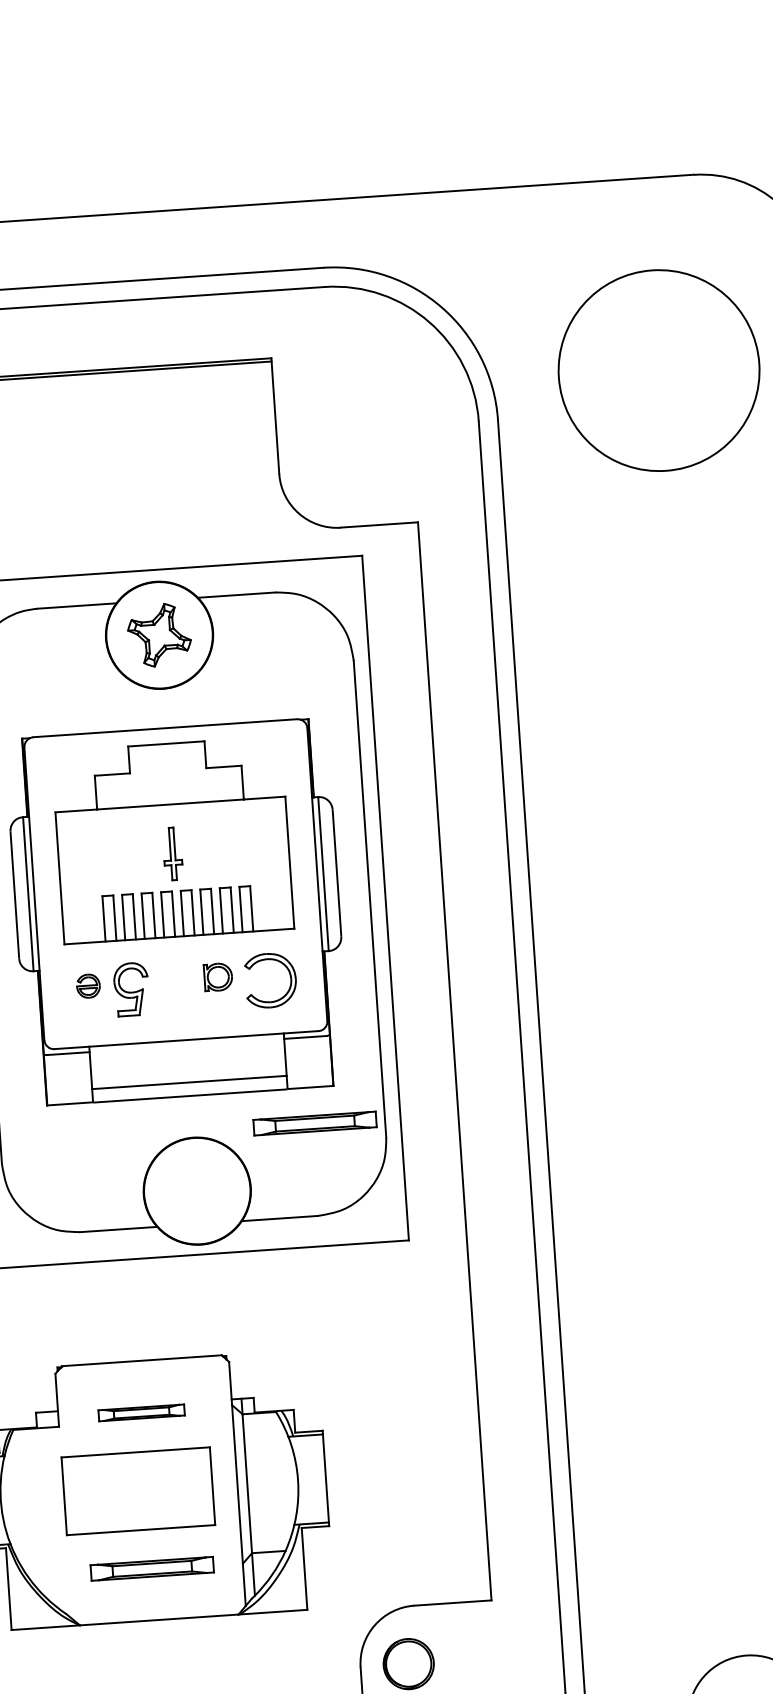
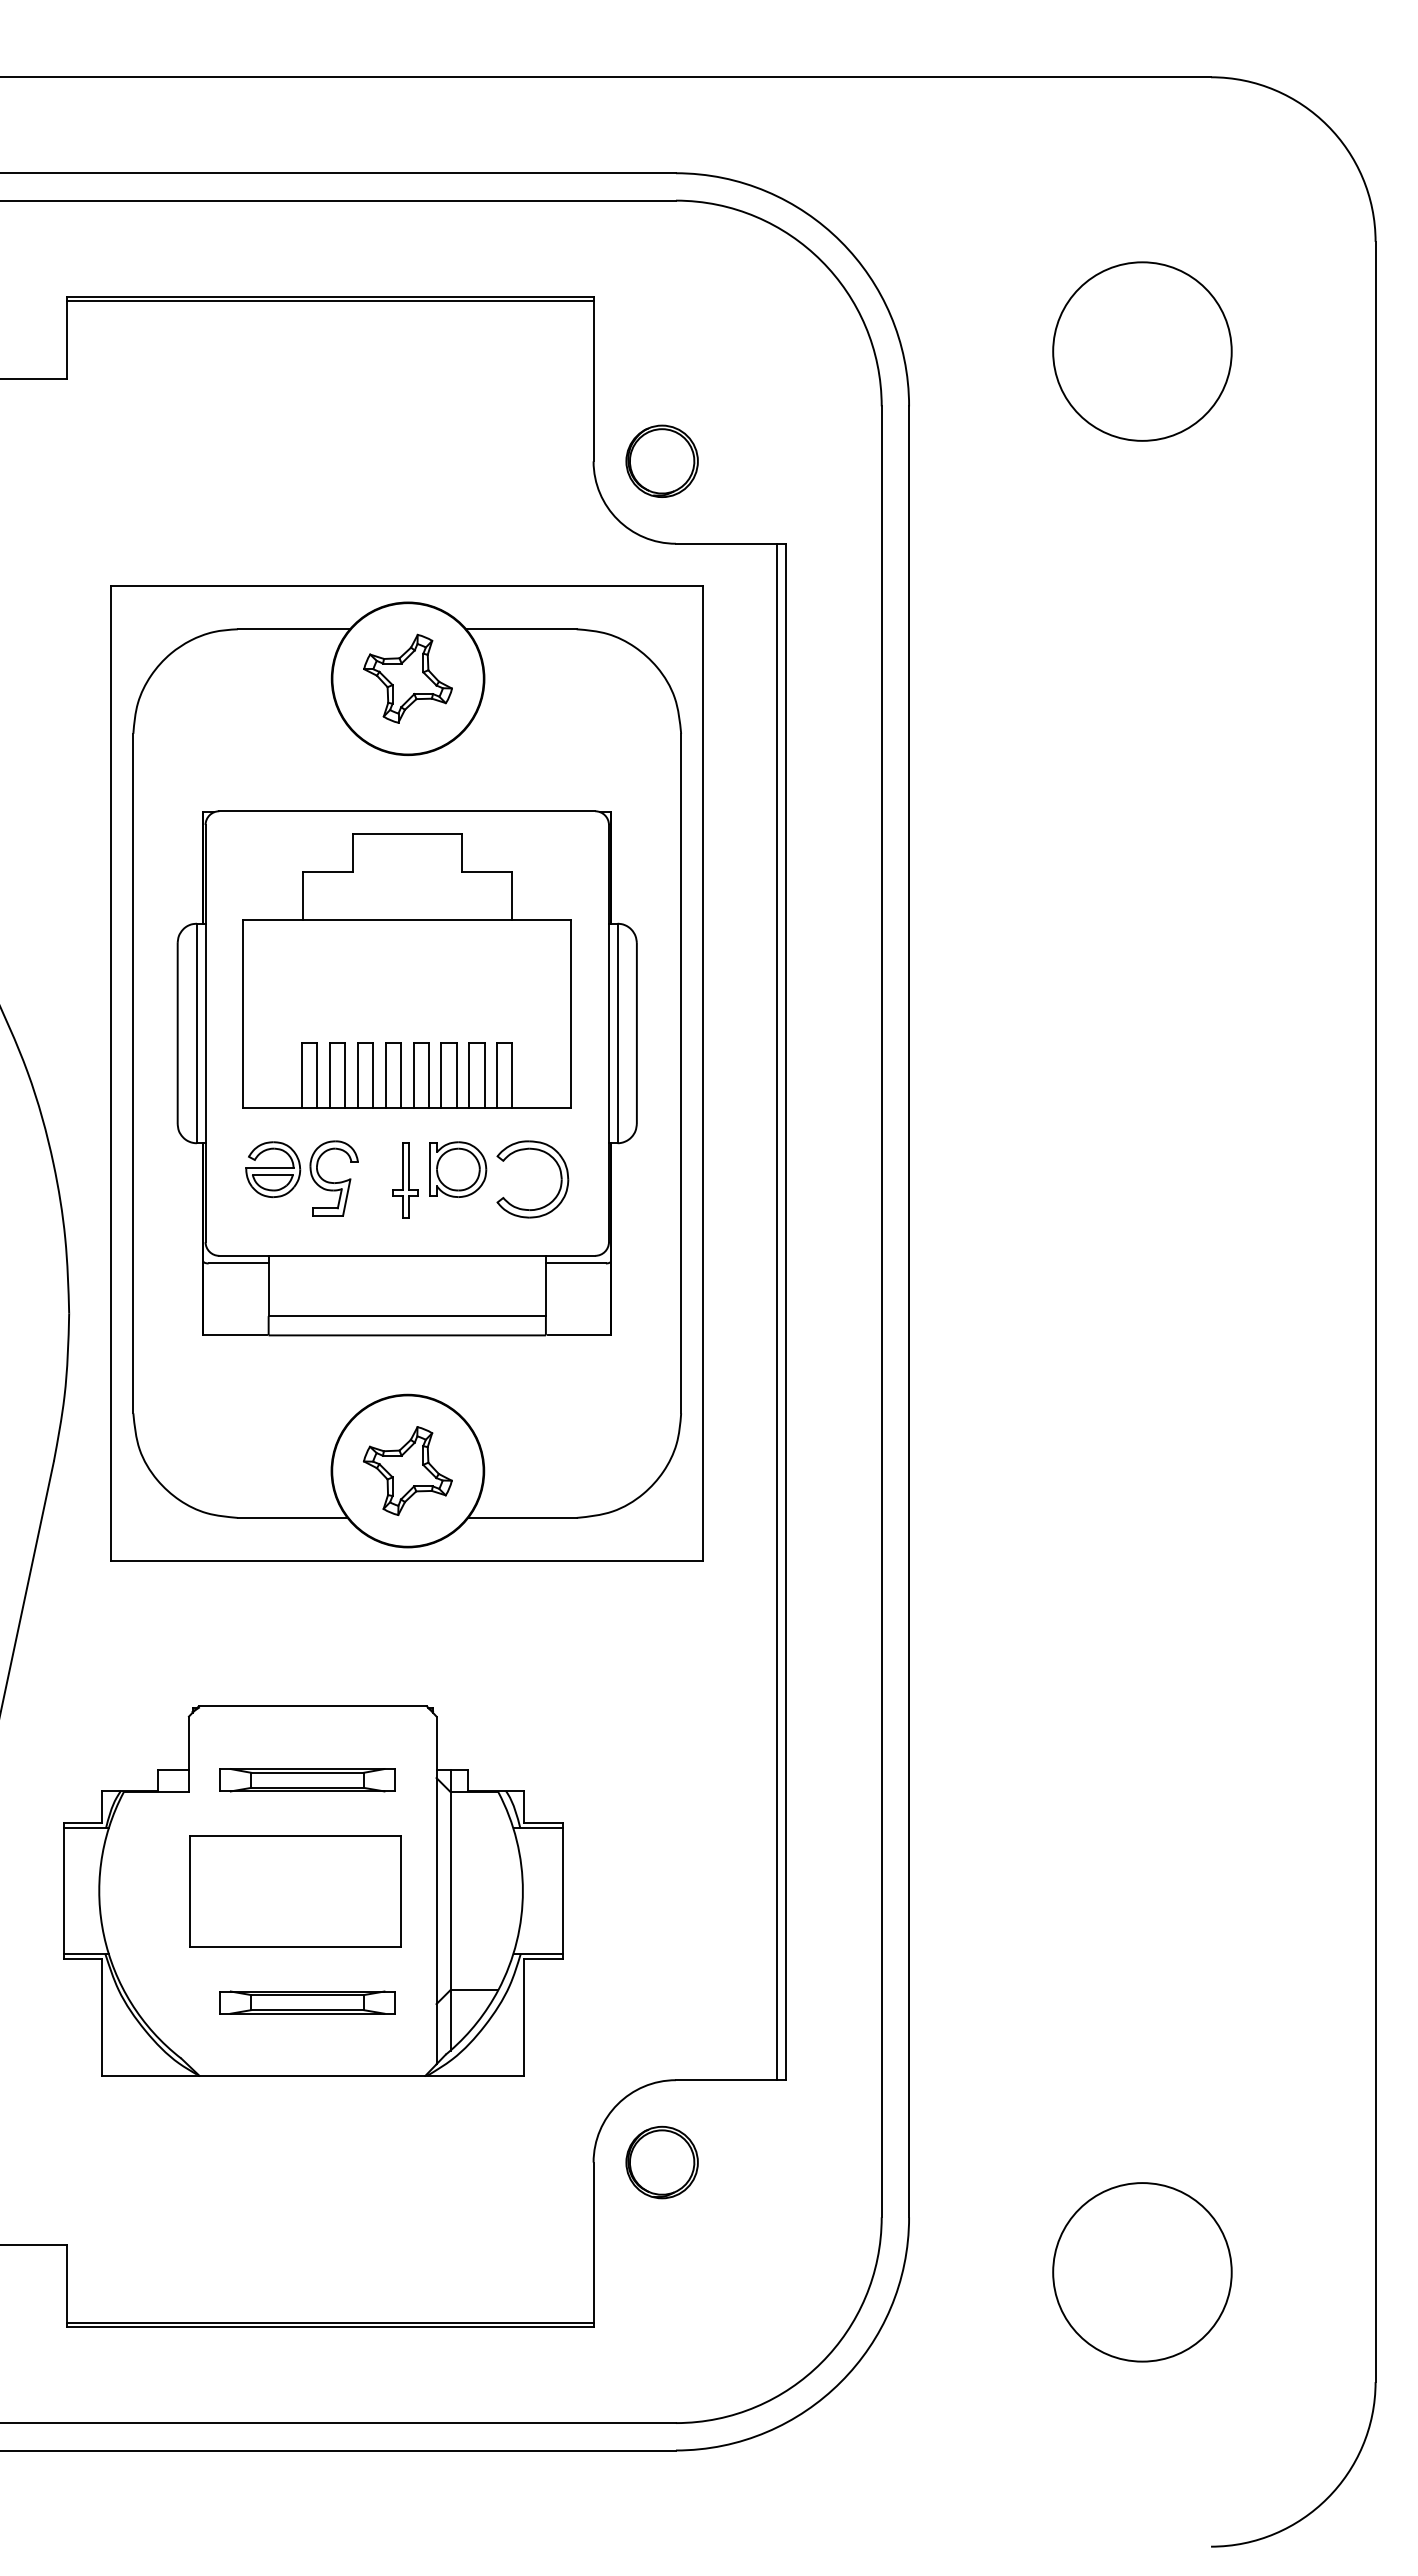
circle: (659, 370) -> (1142, 351), size x0.62
part: (326, 470) -> (661, 460), added
part: (172, 854) -> (405, 1180), moved
part: (218, 977) -> (458, 1169), size x1.43
part: (88, 985) -> (273, 1169), size x1.67
line: (448, 1061) -> (776, 1311), added
part: (315, 1123) -> (581, 1386), removed
part: (196, 1190) -> (407, 1470), added
part: (141, 1413) -> (307, 1780), size x1.43

